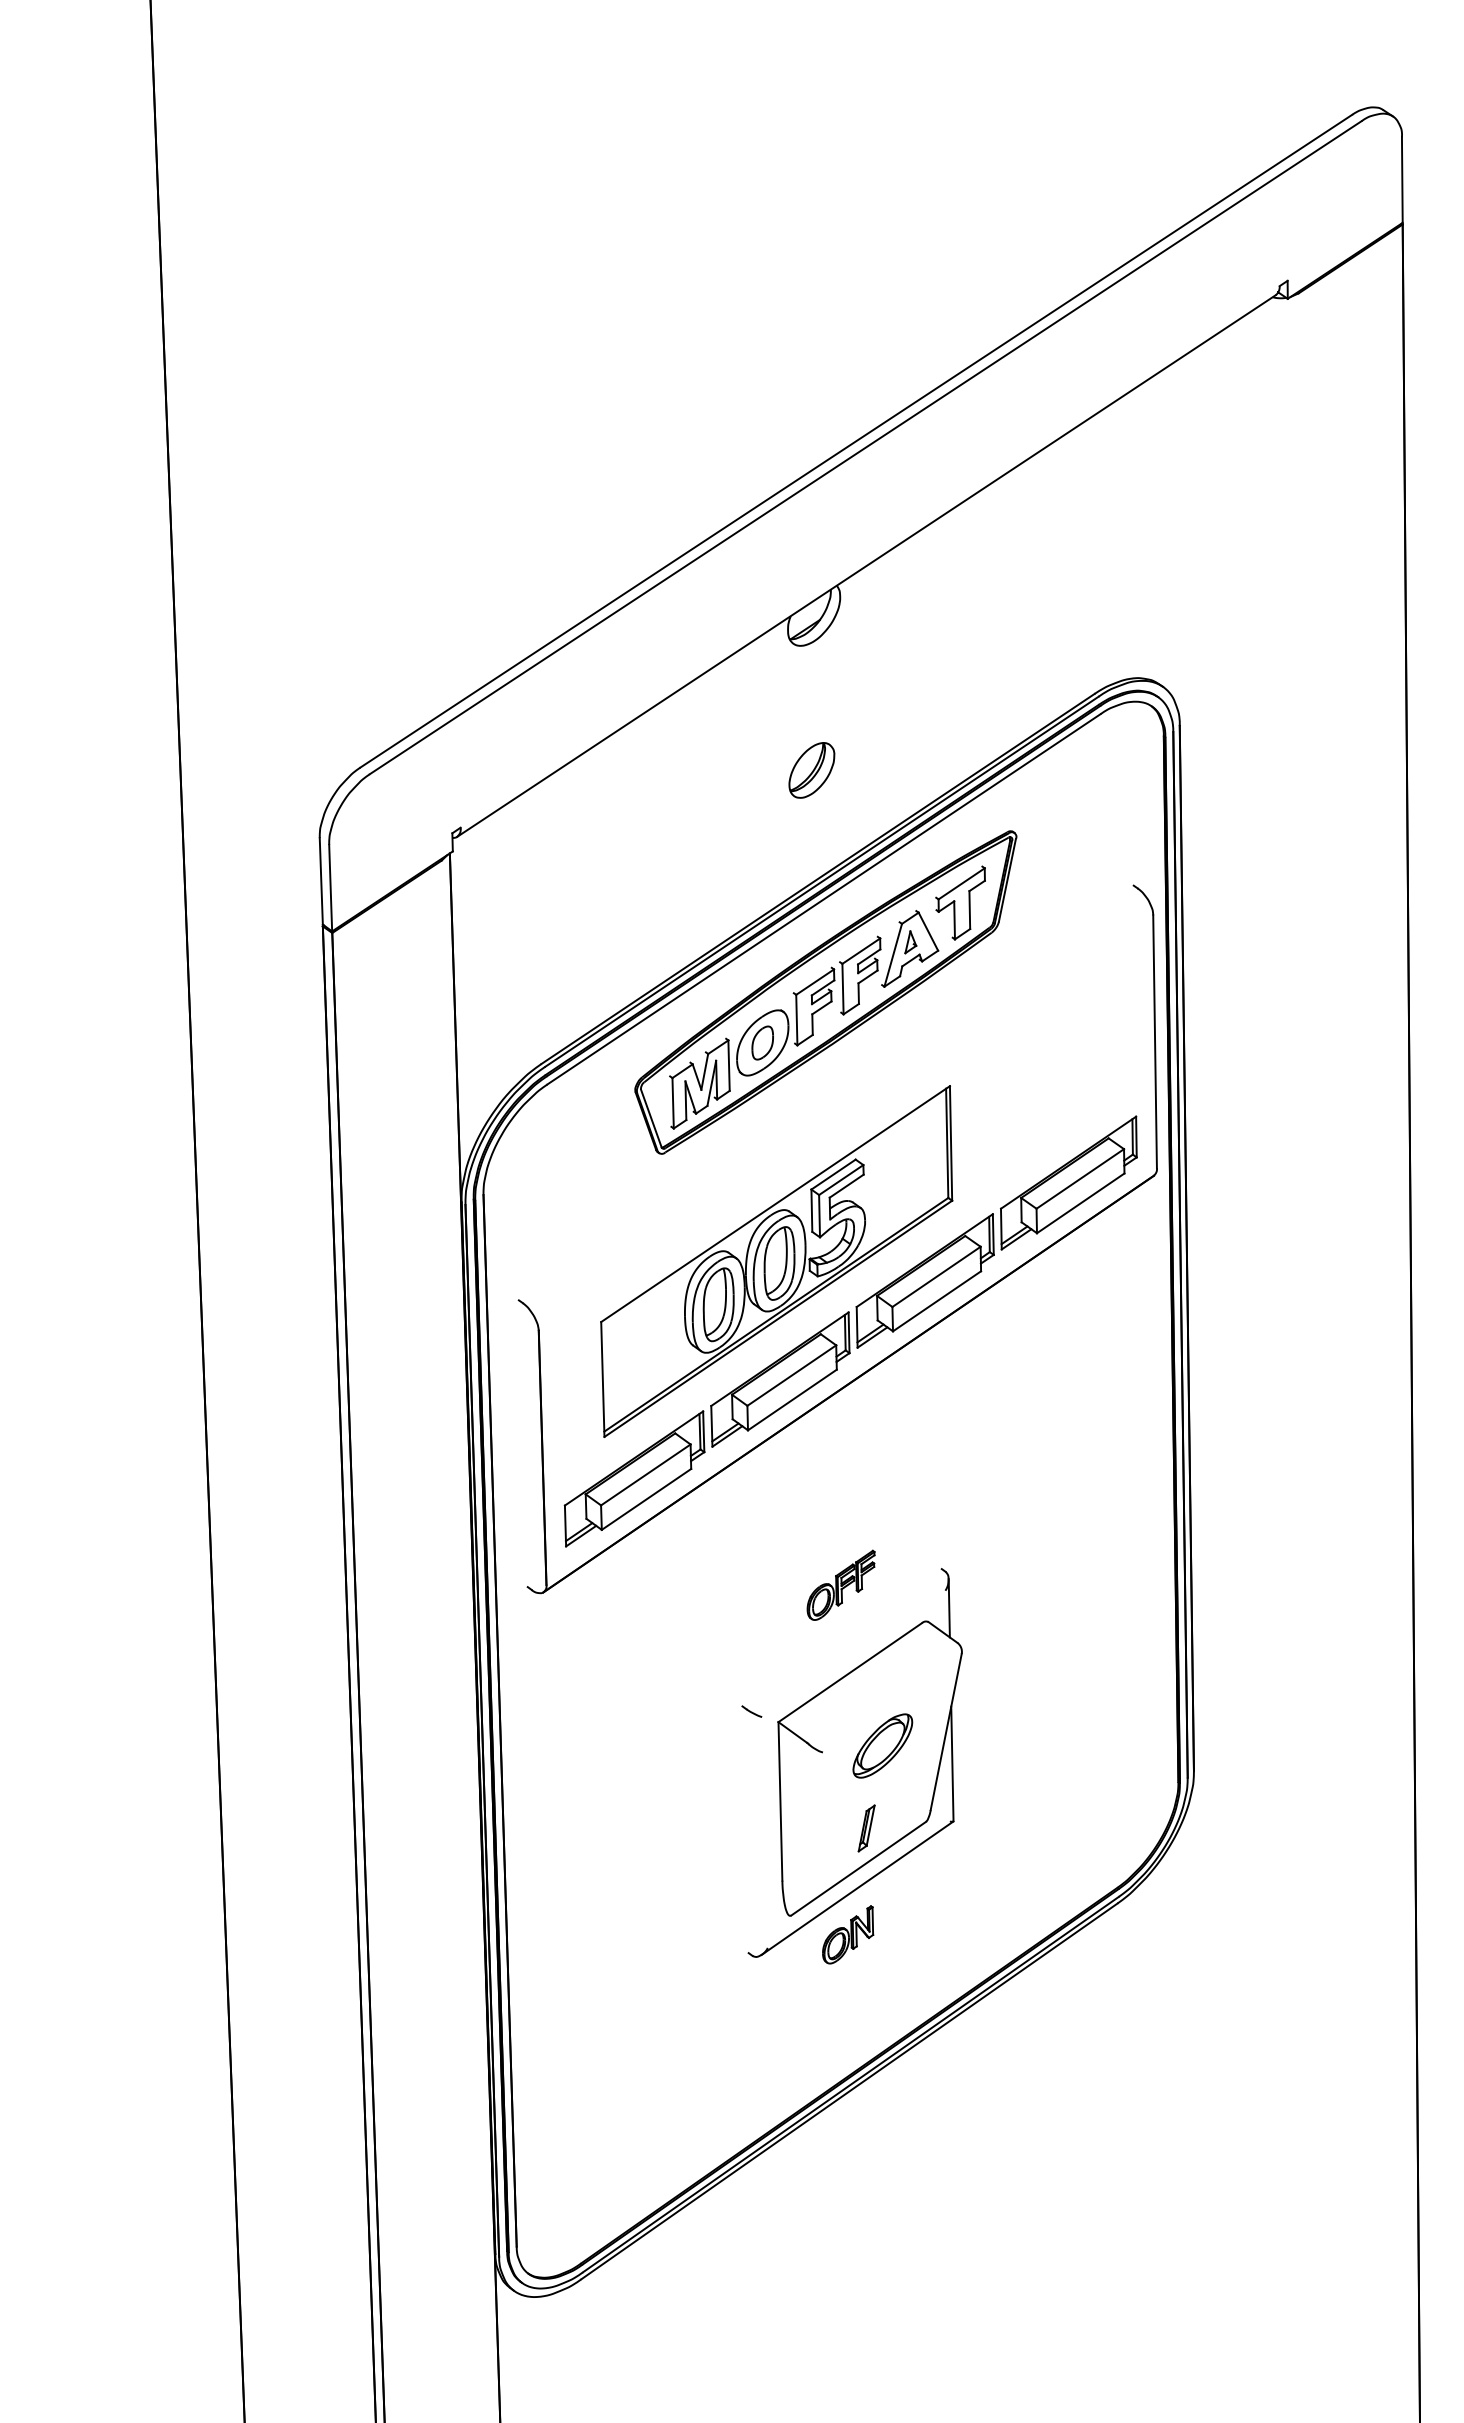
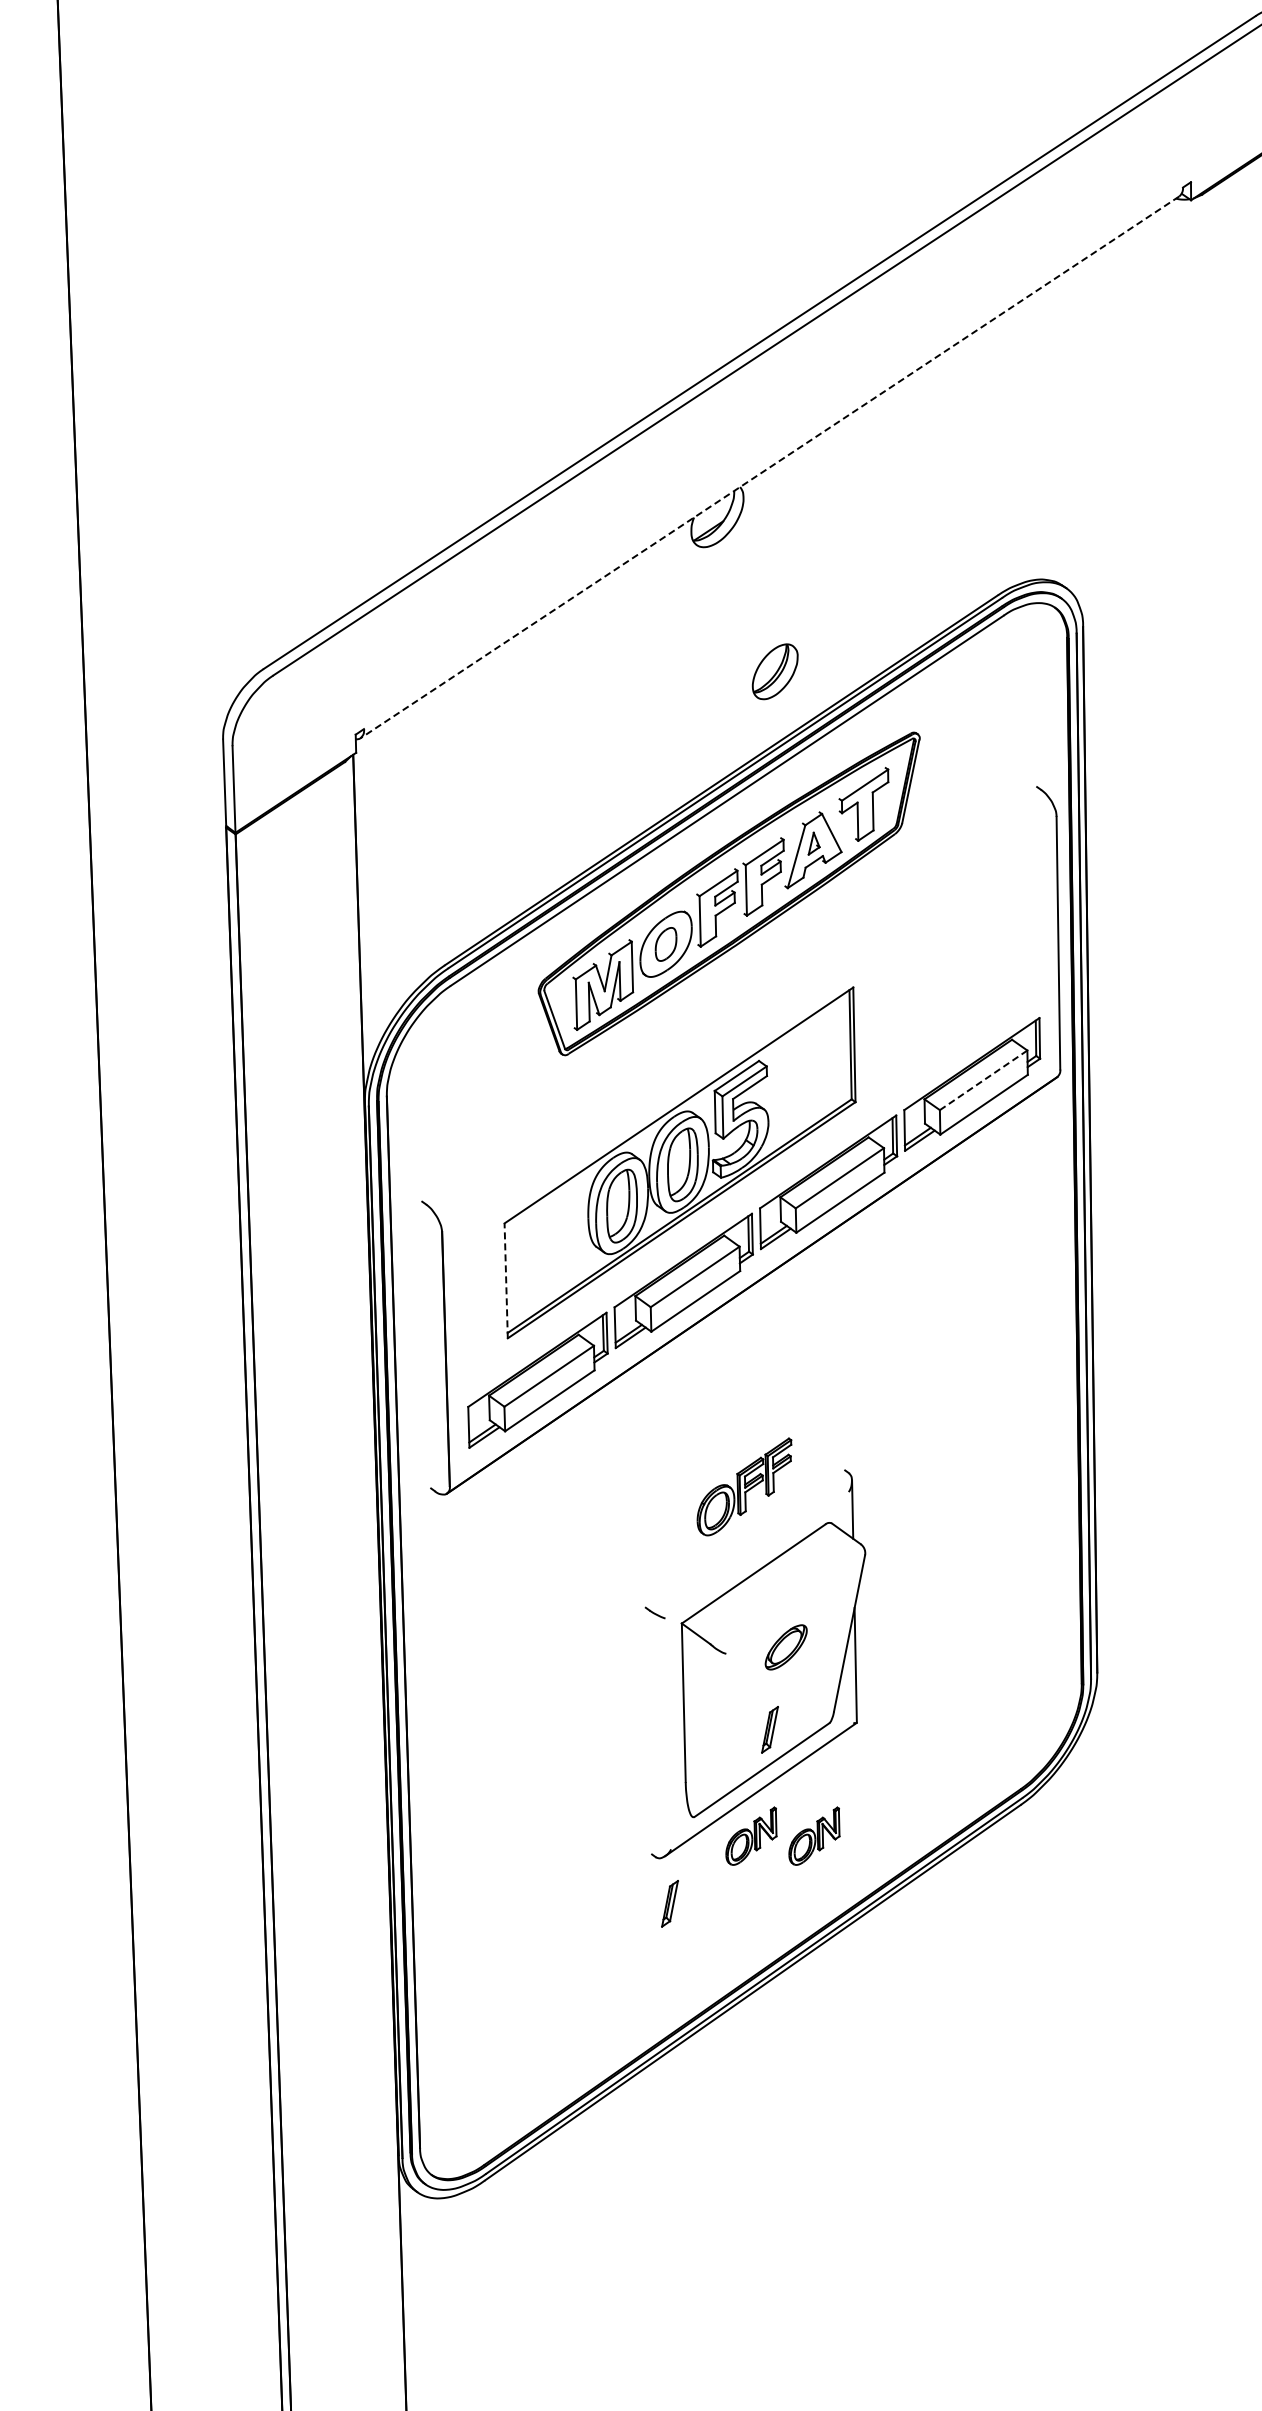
line: (866, 566) -> (769, 467), solid -> dashed
part: (811, 770) -> (774, 671), moved
line: (1080, 1178) -> (983, 1079), solid -> dashed
line: (602, 1379) -> (505, 1280), solid -> dashed
part: (840, 1584) -> (743, 1485), size x1.4
part: (882, 1745) -> (785, 1646), size x0.7
part: (911, 1934) -> (814, 1835), added
part: (766, 2002) -> (669, 1903), added

